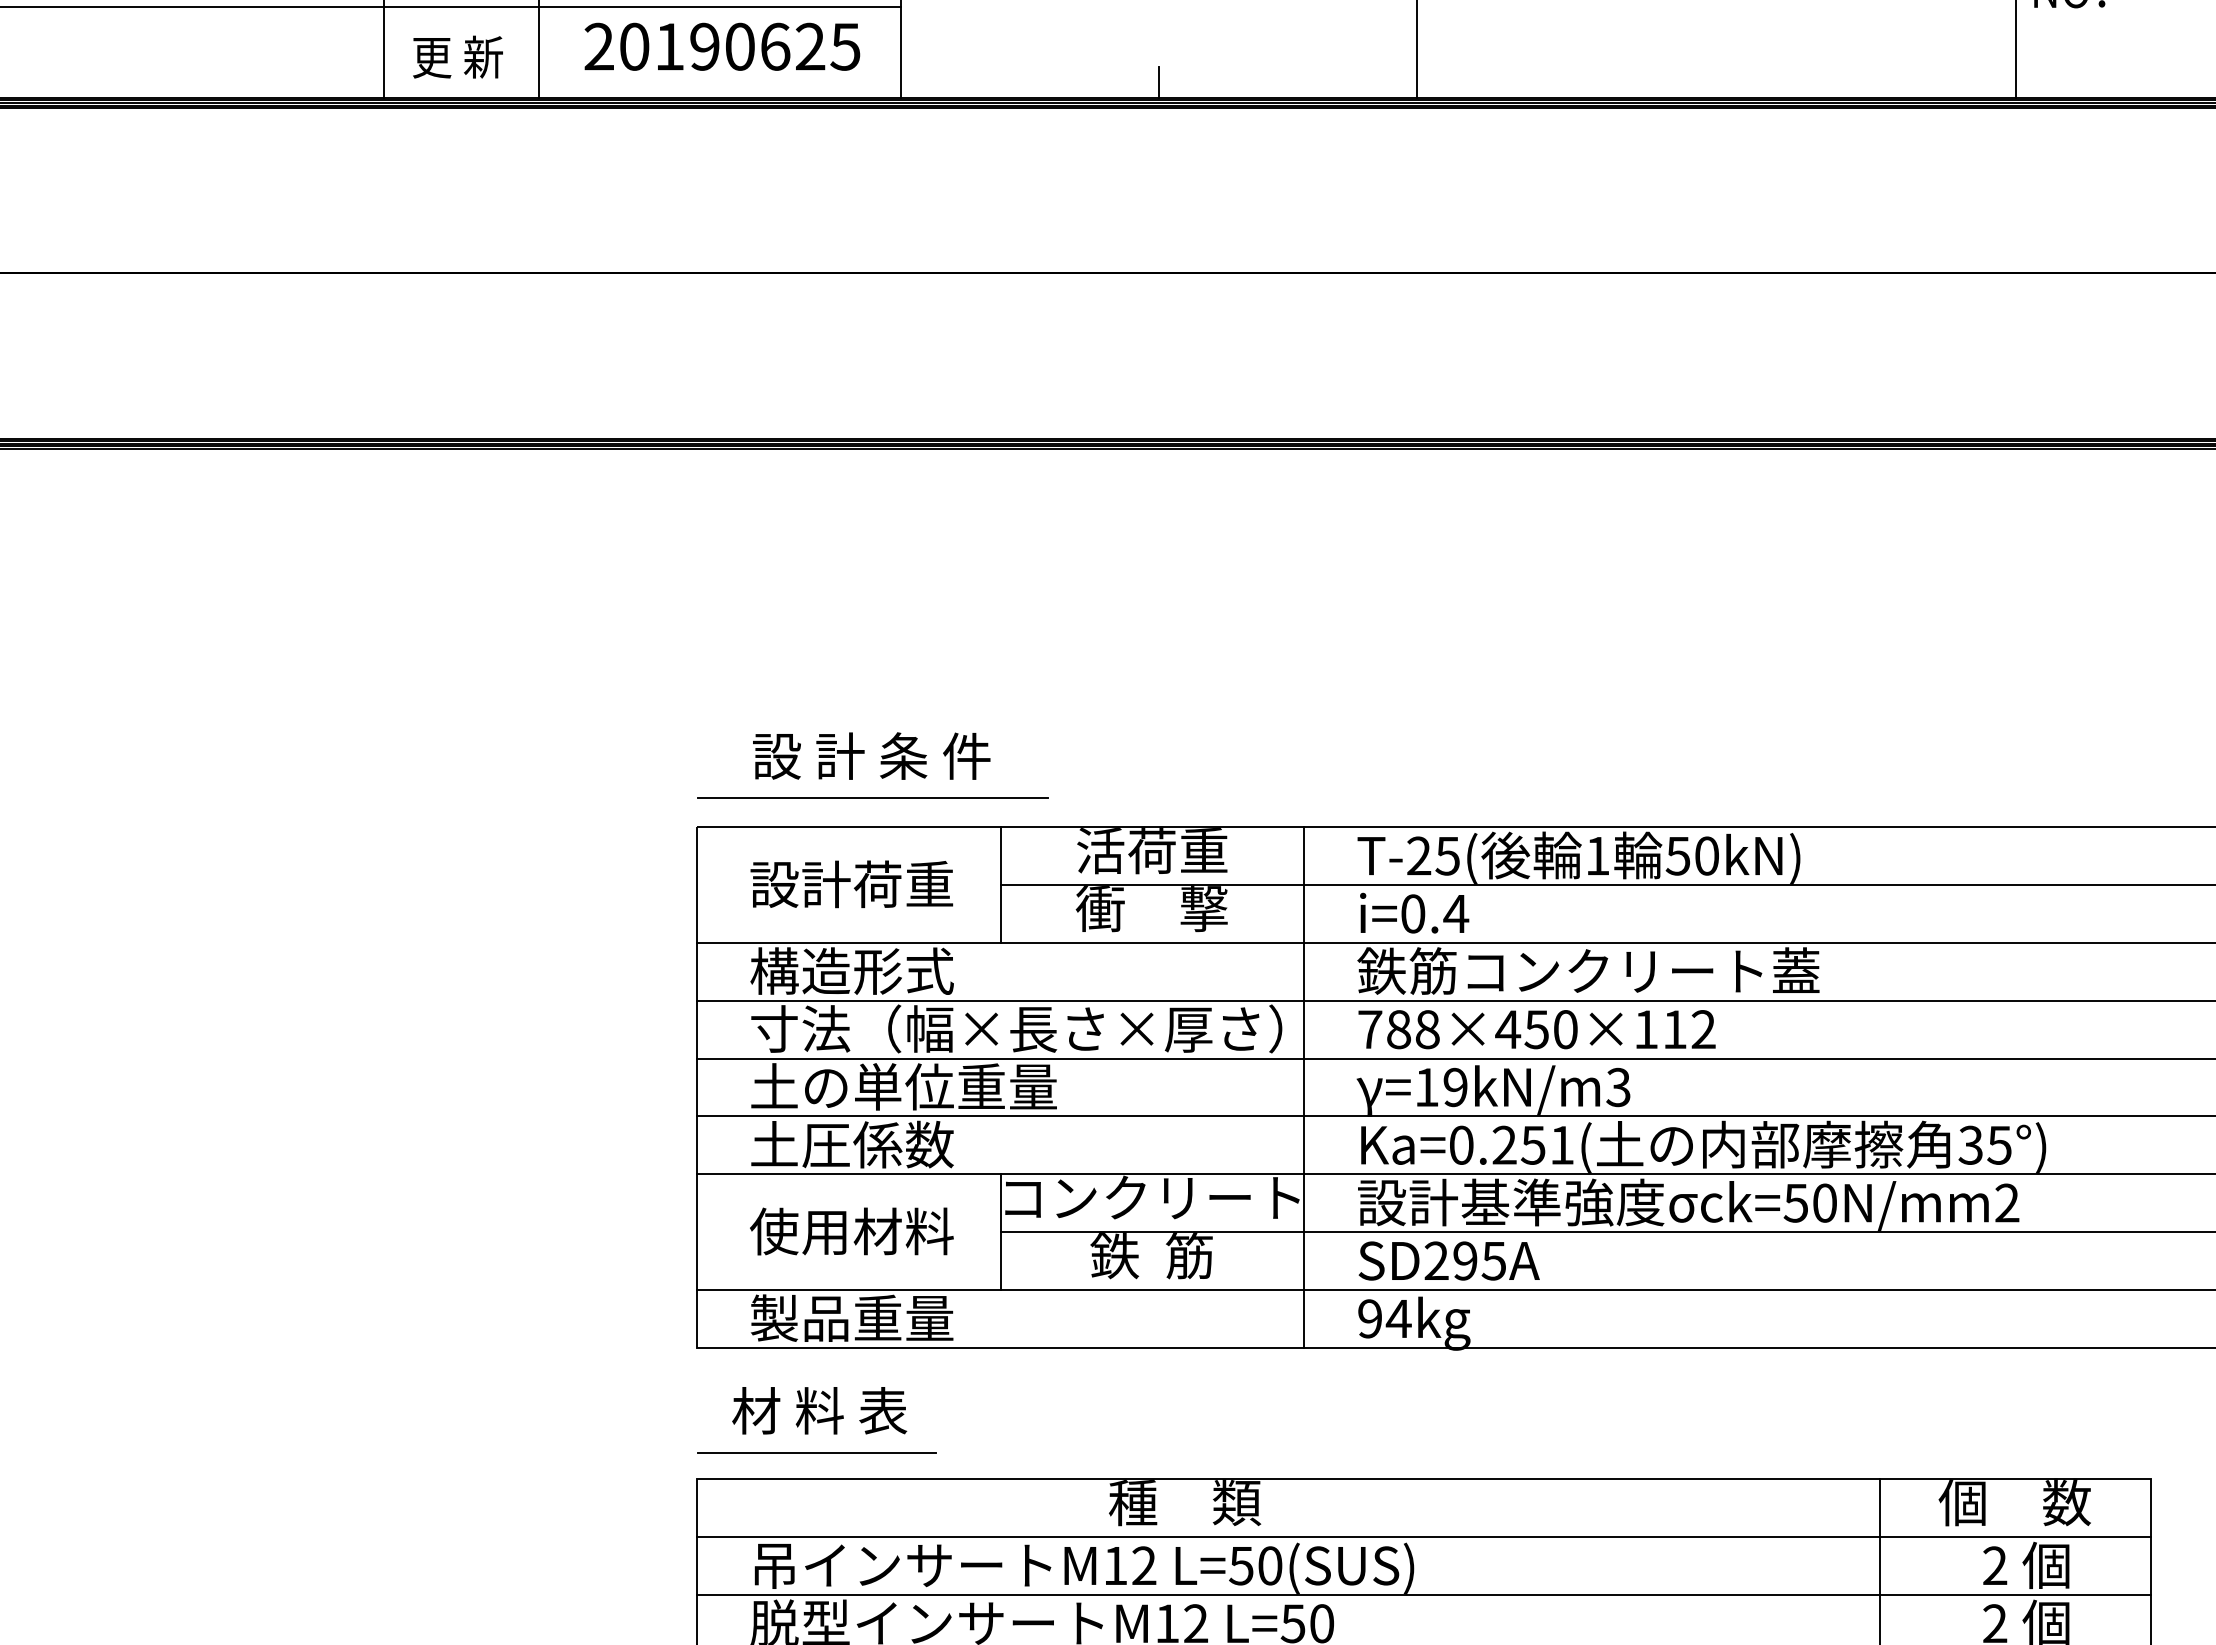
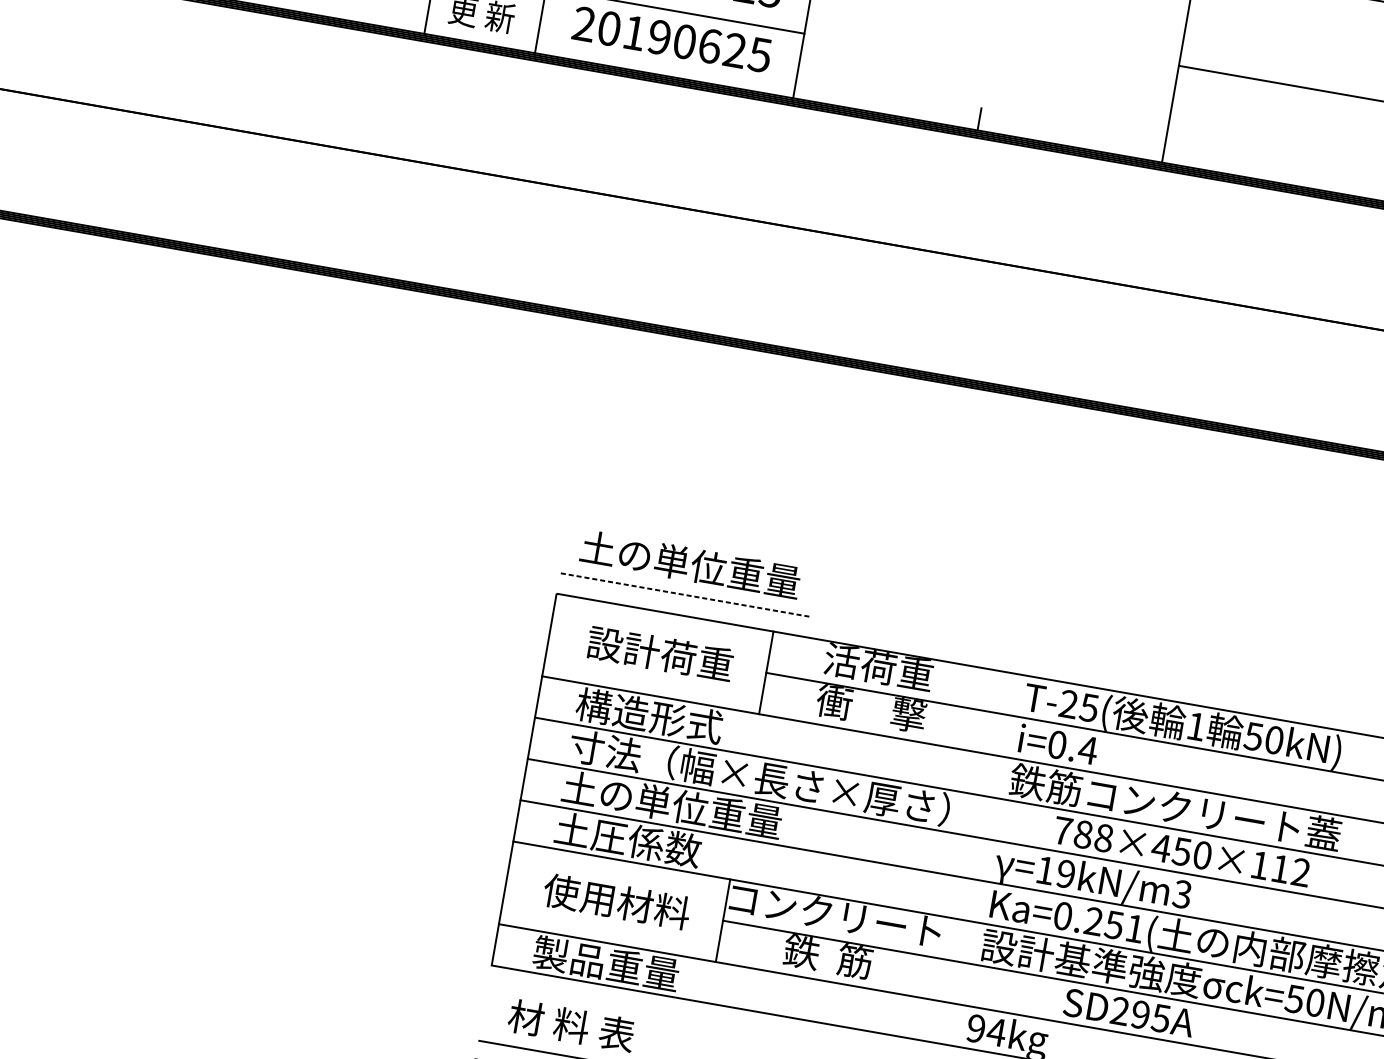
text: (871, 755) -> (690, 564), 設 計 条 件 -> 土の単位重量
line: (873, 798) -> (686, 595), solid -> dashed
text: (1536, 1029) -> (1181, 851), moved
line: (1304, 1087) -> (958, 855), removed
text: (1448, 1260) -> (1128, 1012), moved

